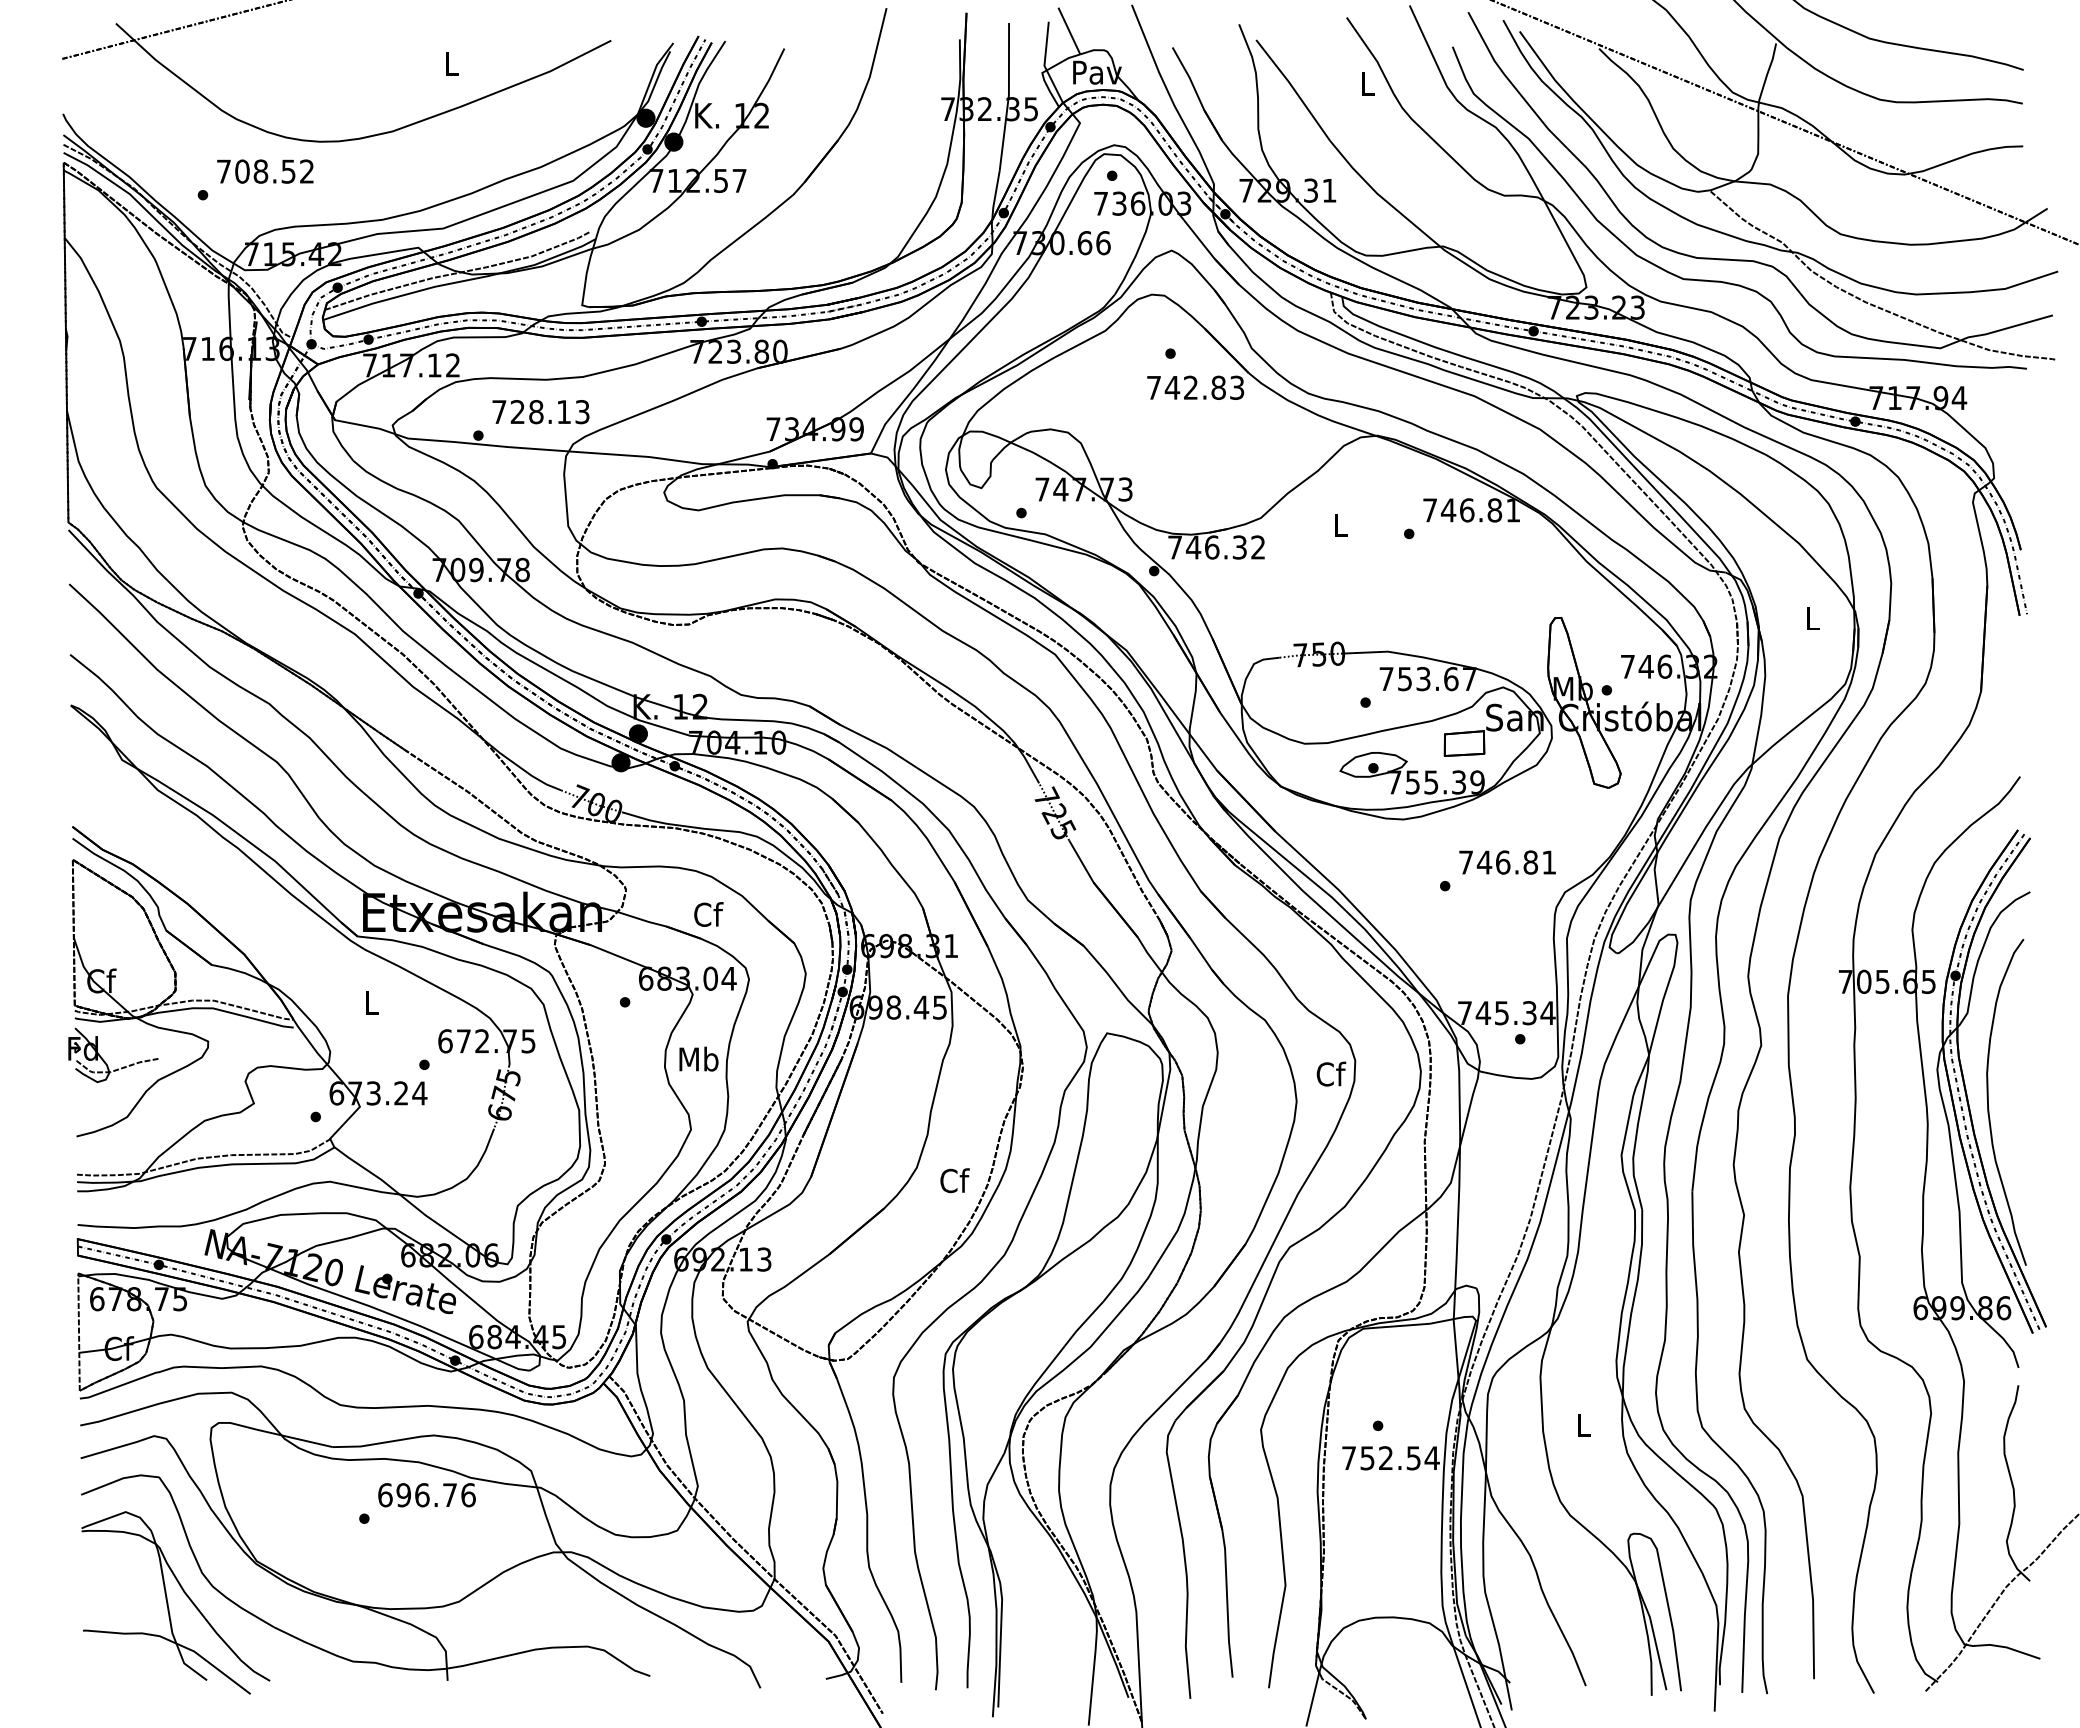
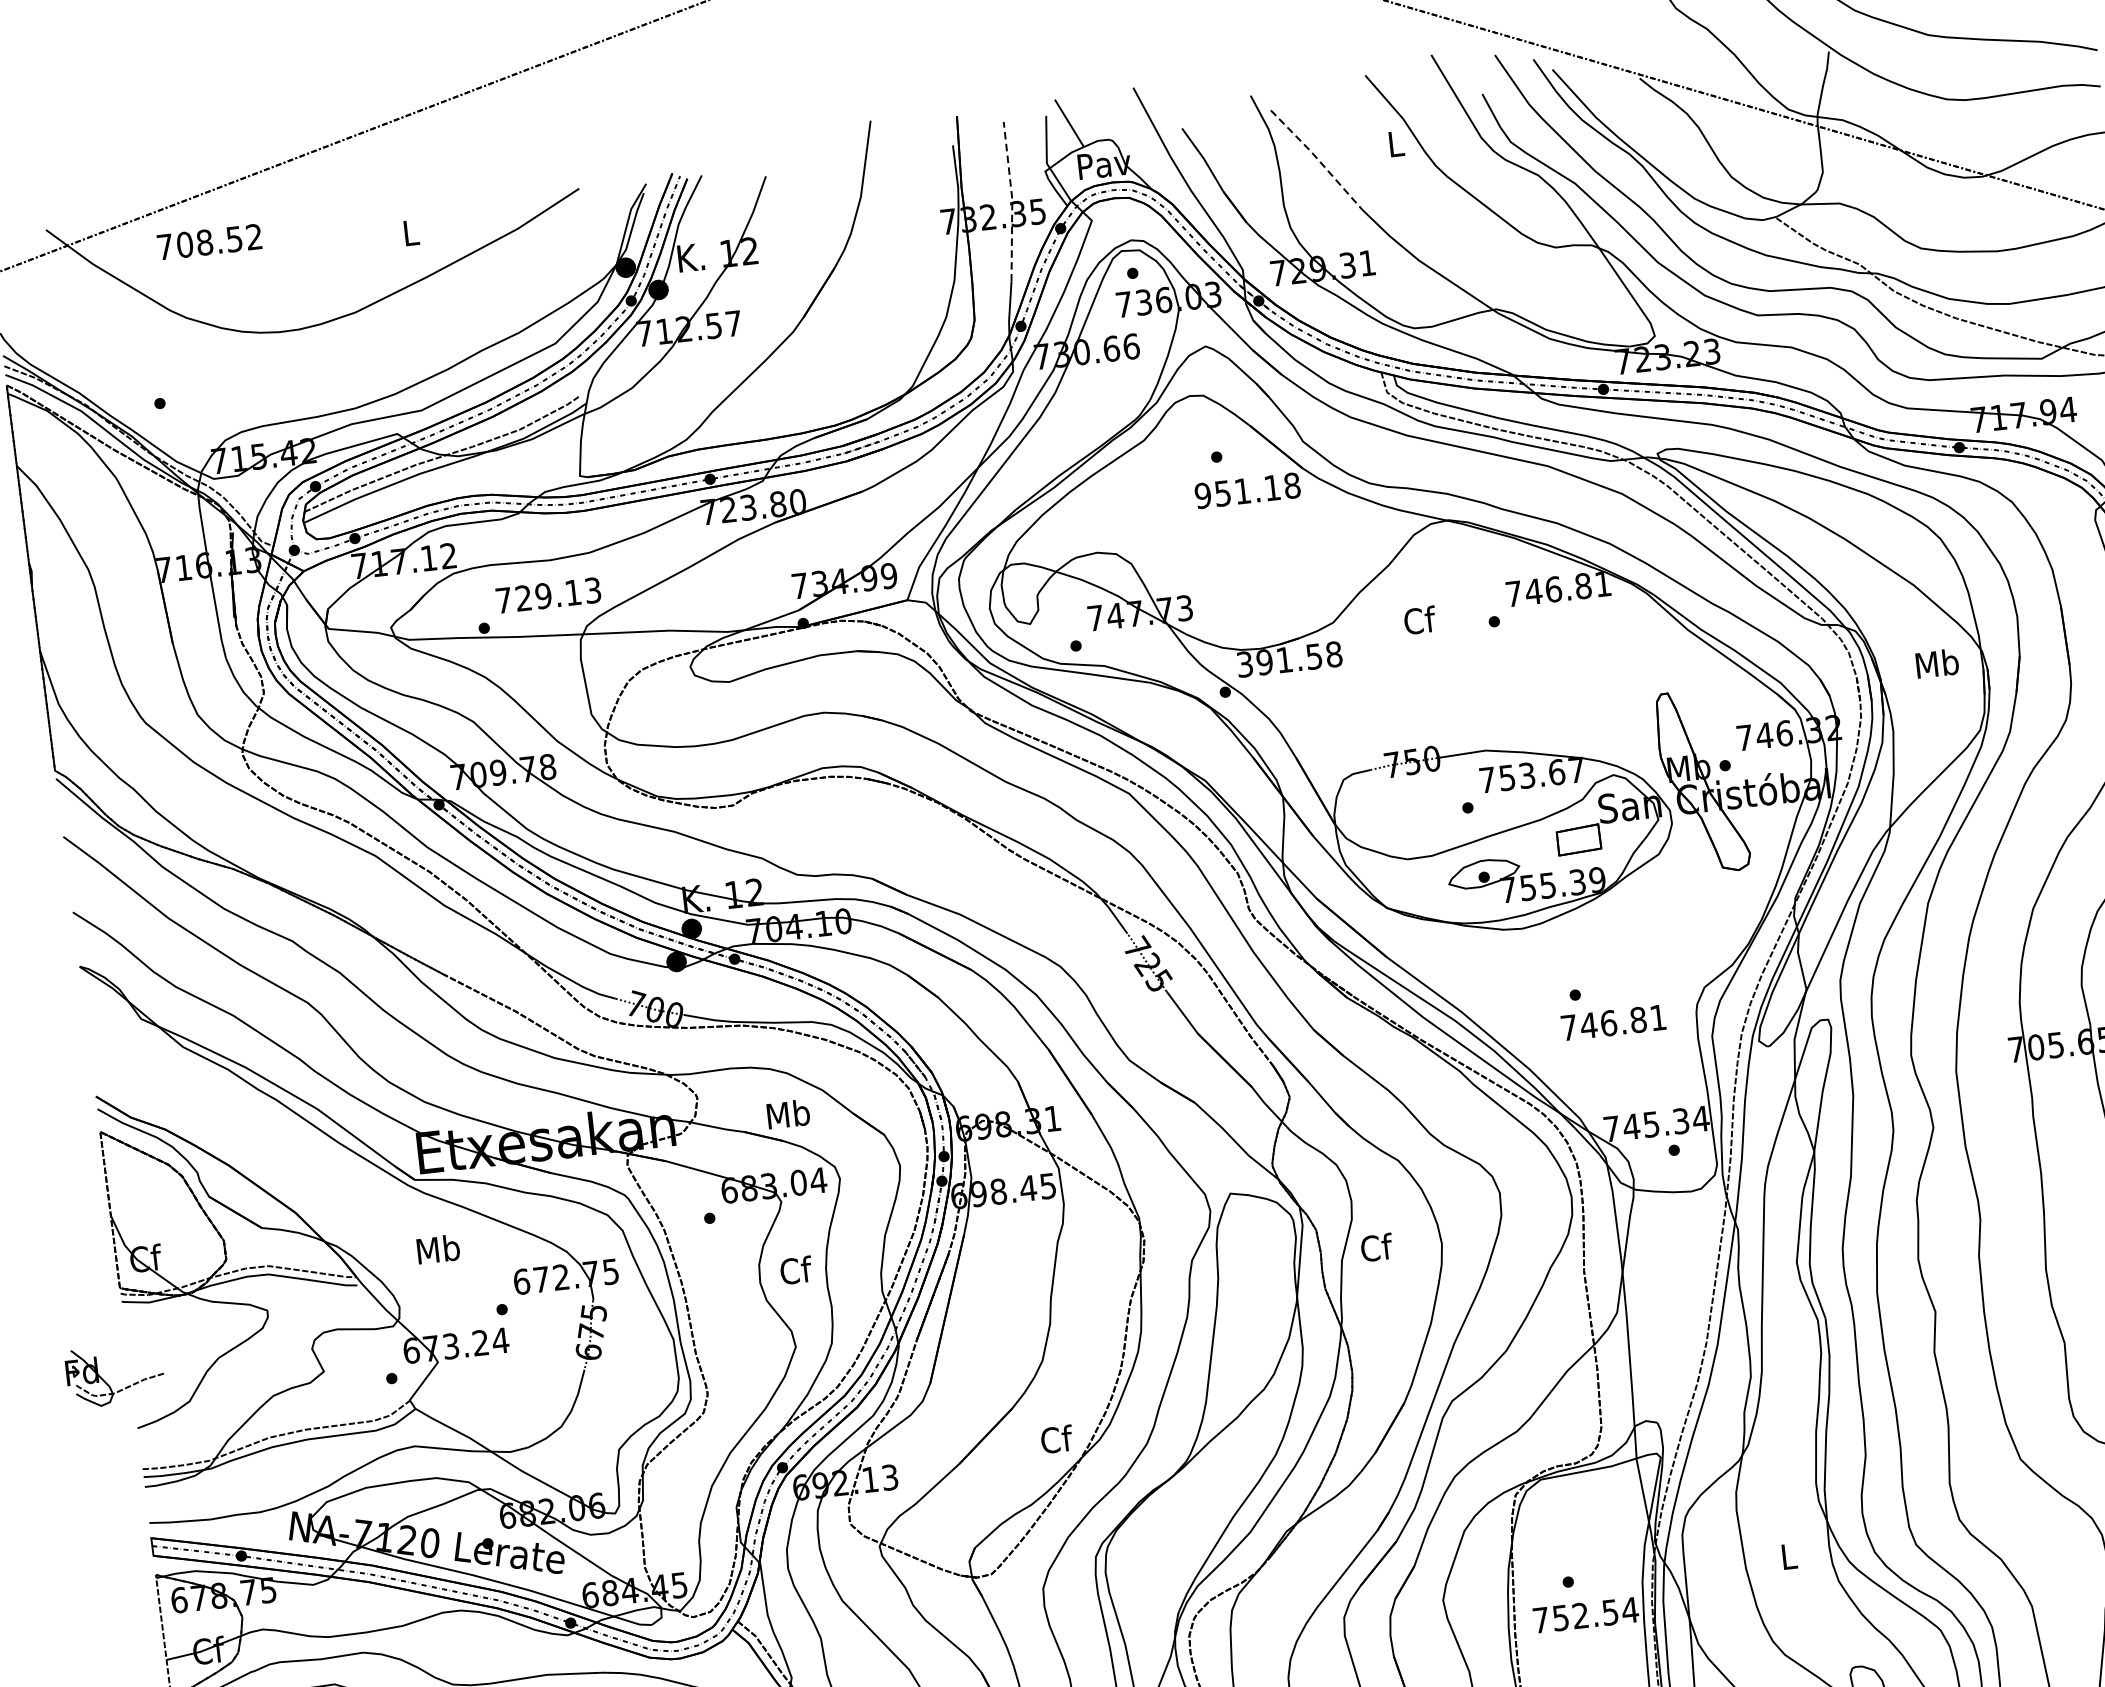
line: (1293, 89) -> (1316, 159), solid -> dashed
line: (1008, 96) -> (1012, 200), solid -> dashed
text: (265, 171) -> (209, 241), moved
text: (1195, 387) -> (1247, 490), 742.83 -> 951.18
text: (536, 412) -> (543, 596), 728.13 -> 729.13
text: (1340, 524) -> (1419, 619), L -> Cf
text: (1216, 547) -> (1289, 659), 746.32 -> 391.58
text: (1812, 617) -> (1936, 662), L -> Mb
text: (1507, 862) -> (1613, 1022), moved
text: (707, 914) -> (787, 1114), Cf -> Mb
text: (371, 1002) -> (437, 1249), L -> Mb
text: (698, 1058) -> (795, 1269), Mb -> Cf
part: (106, 1062) -> (108, 1383), moved
text: (1331, 1073) -> (1376, 1246), moved
text: (954, 1180) -> (1056, 1439), moved

